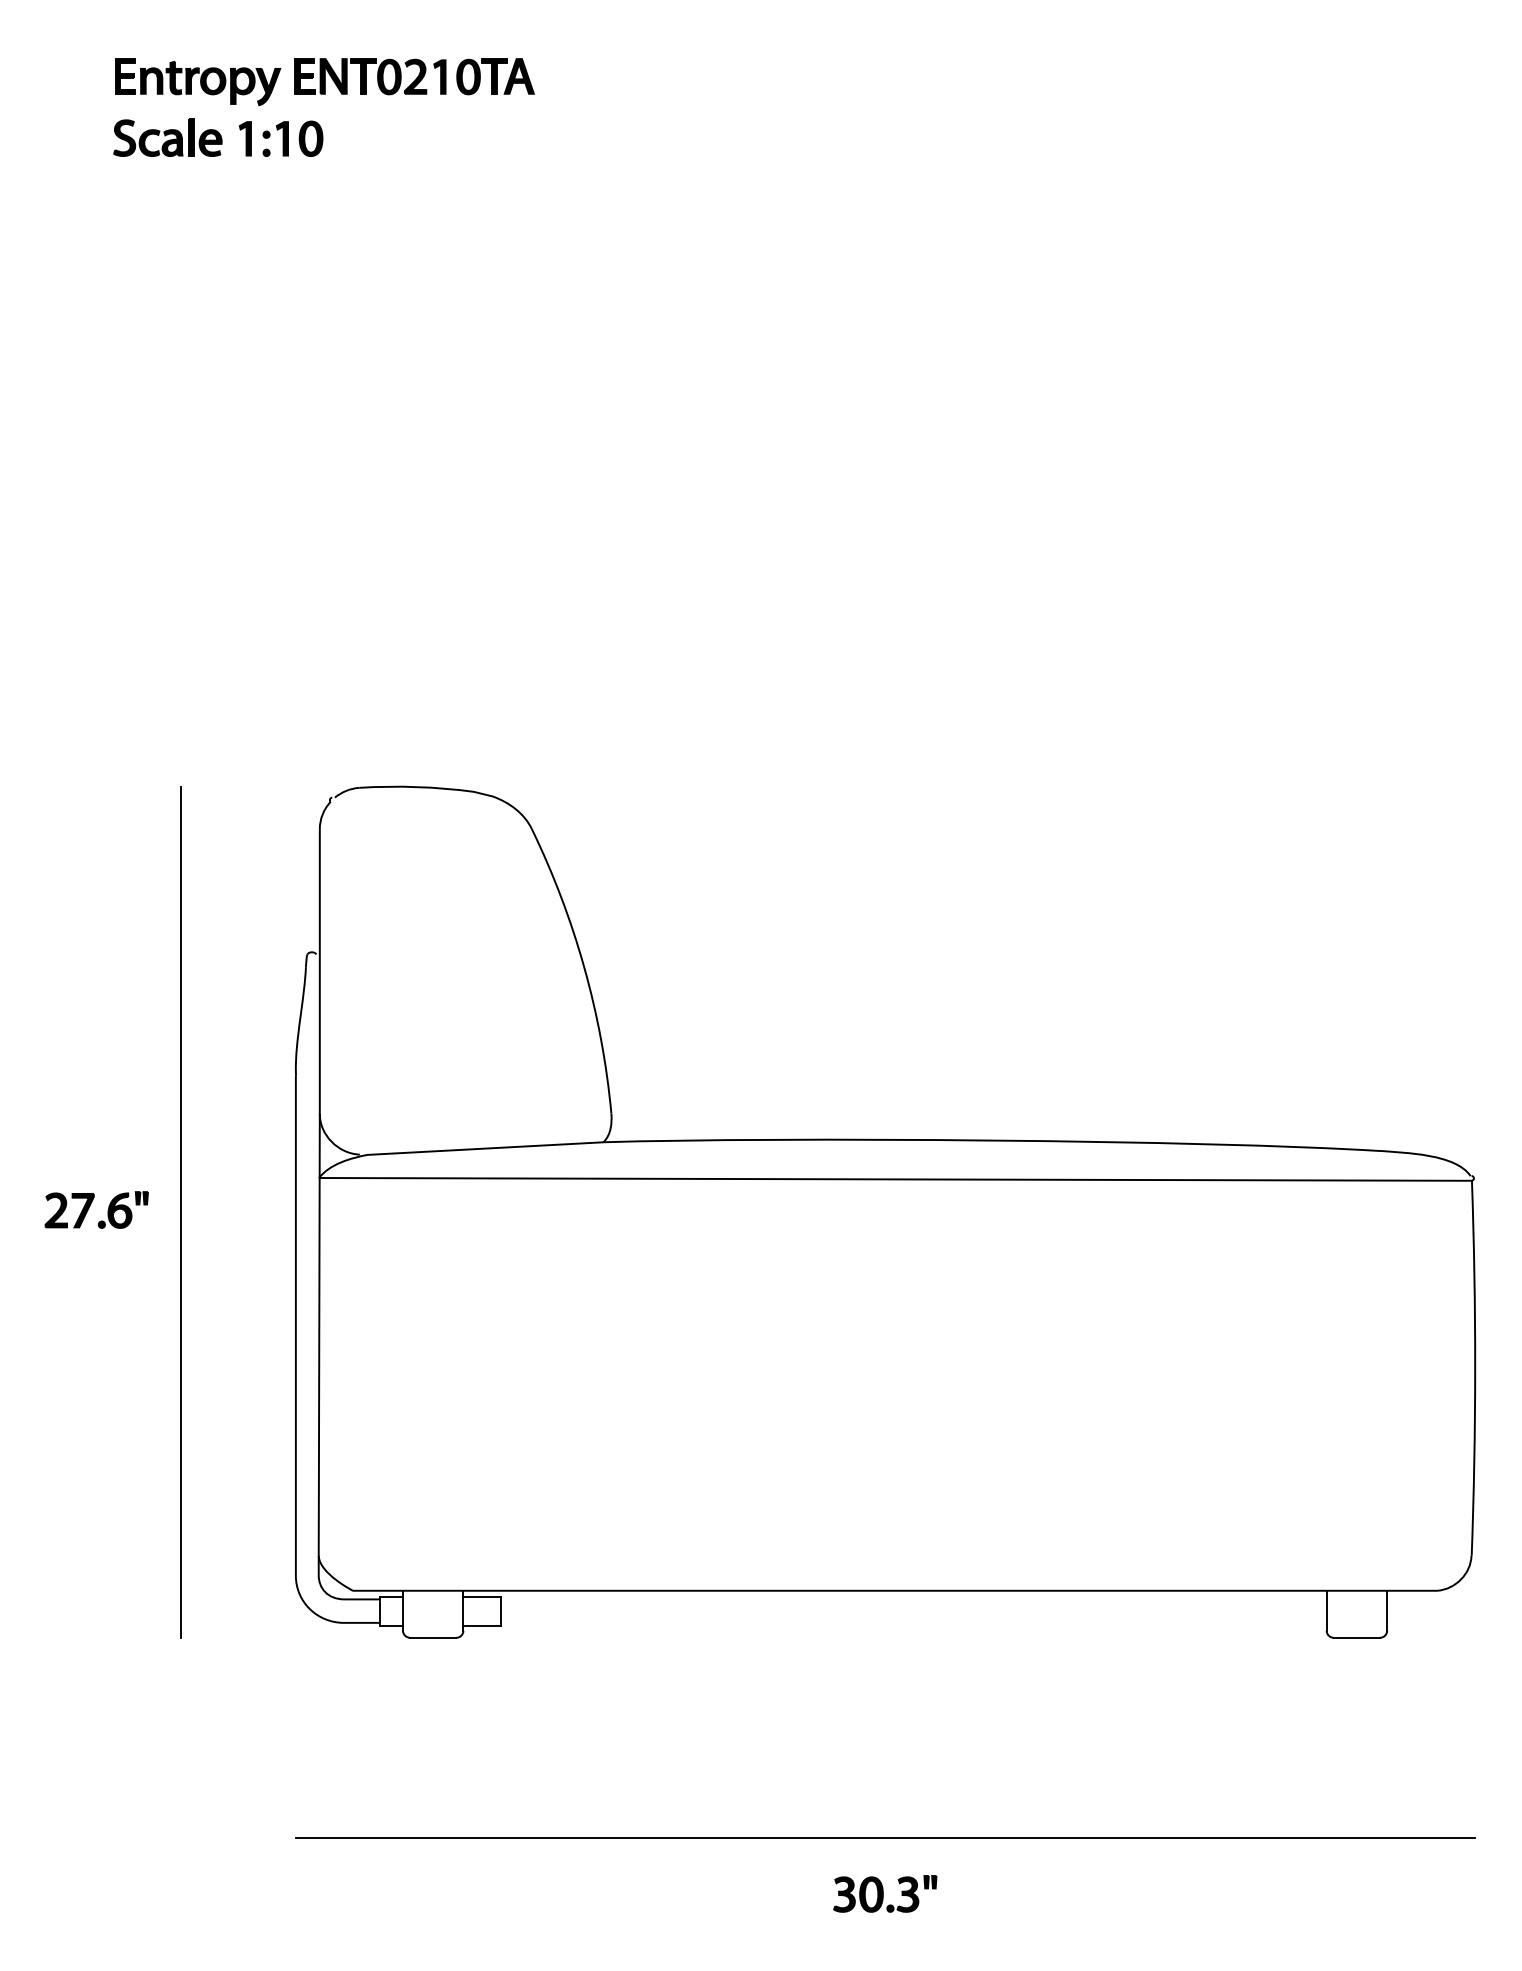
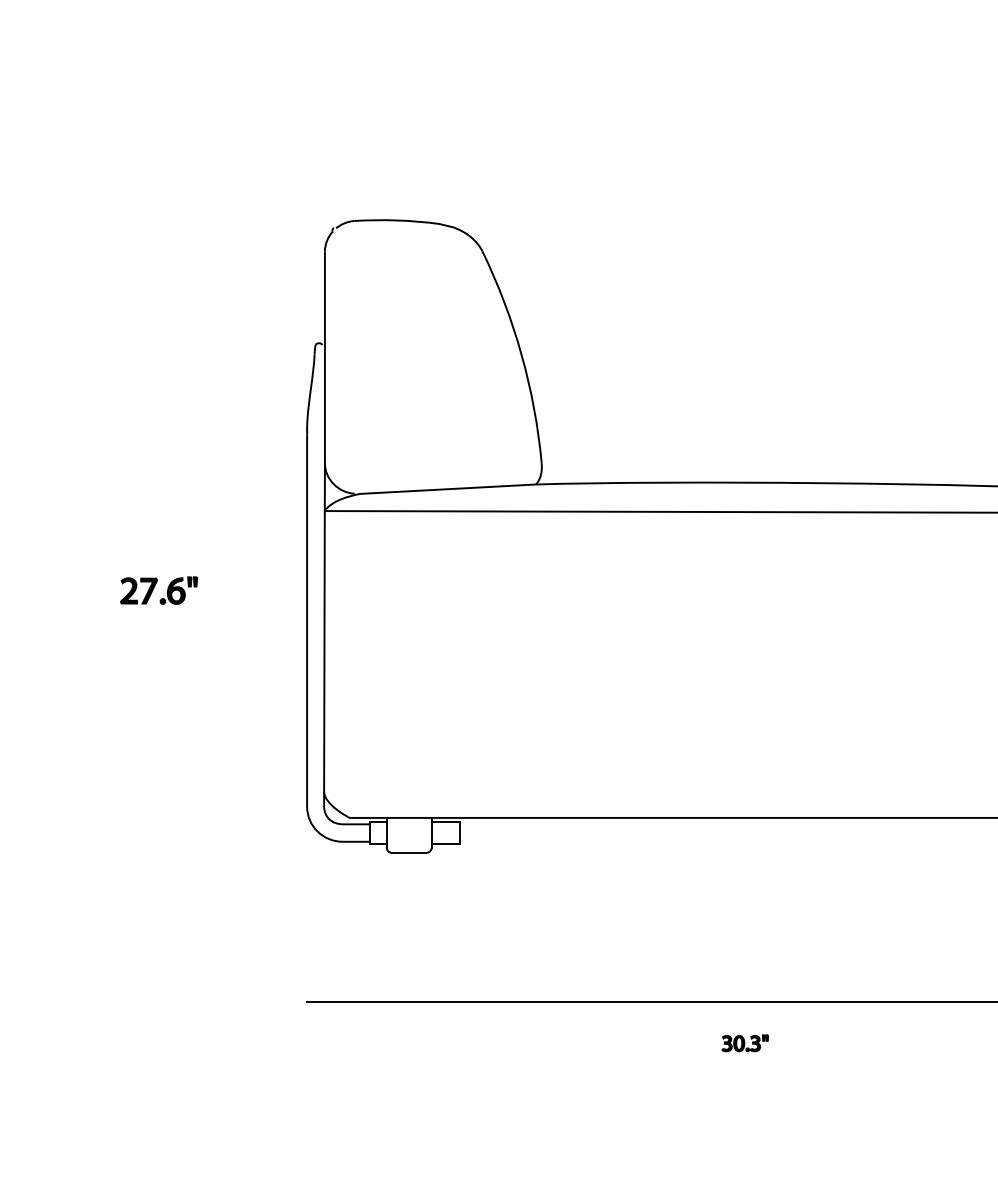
part: (90, 1206) -> (154, 588), moved
line: (180, 1211) -> (221, 535), removed
part: (885, 1893) -> (745, 1042), size x0.6

